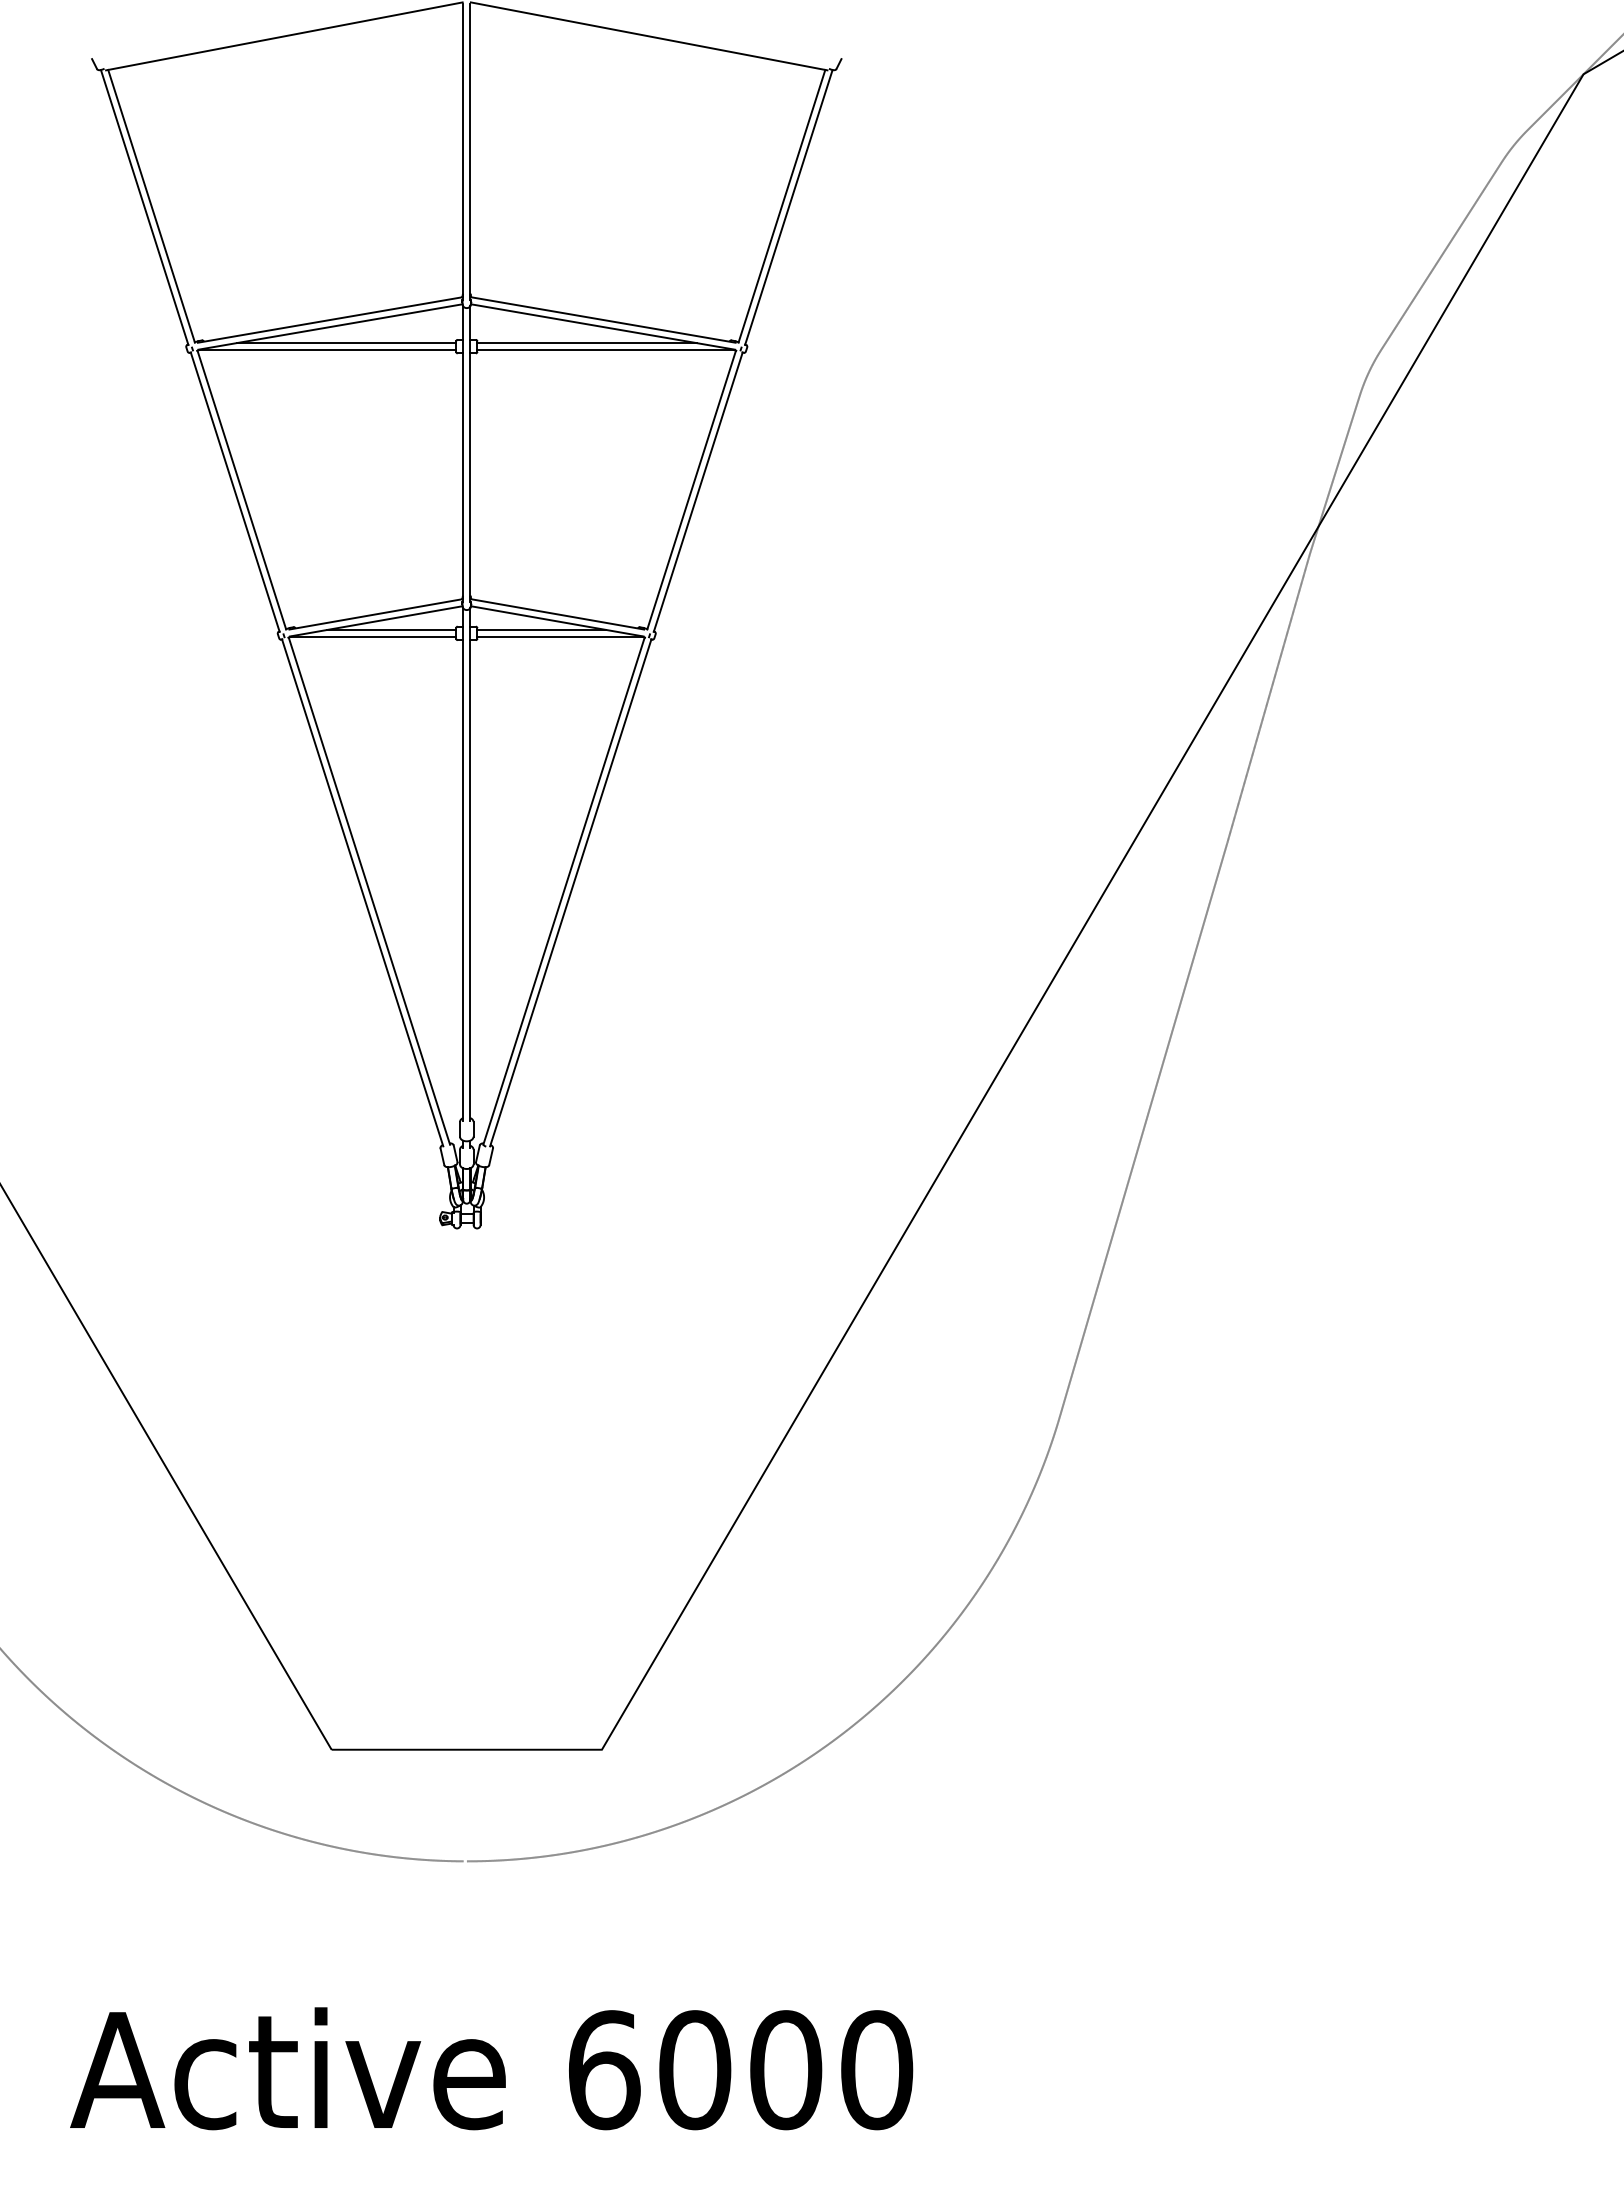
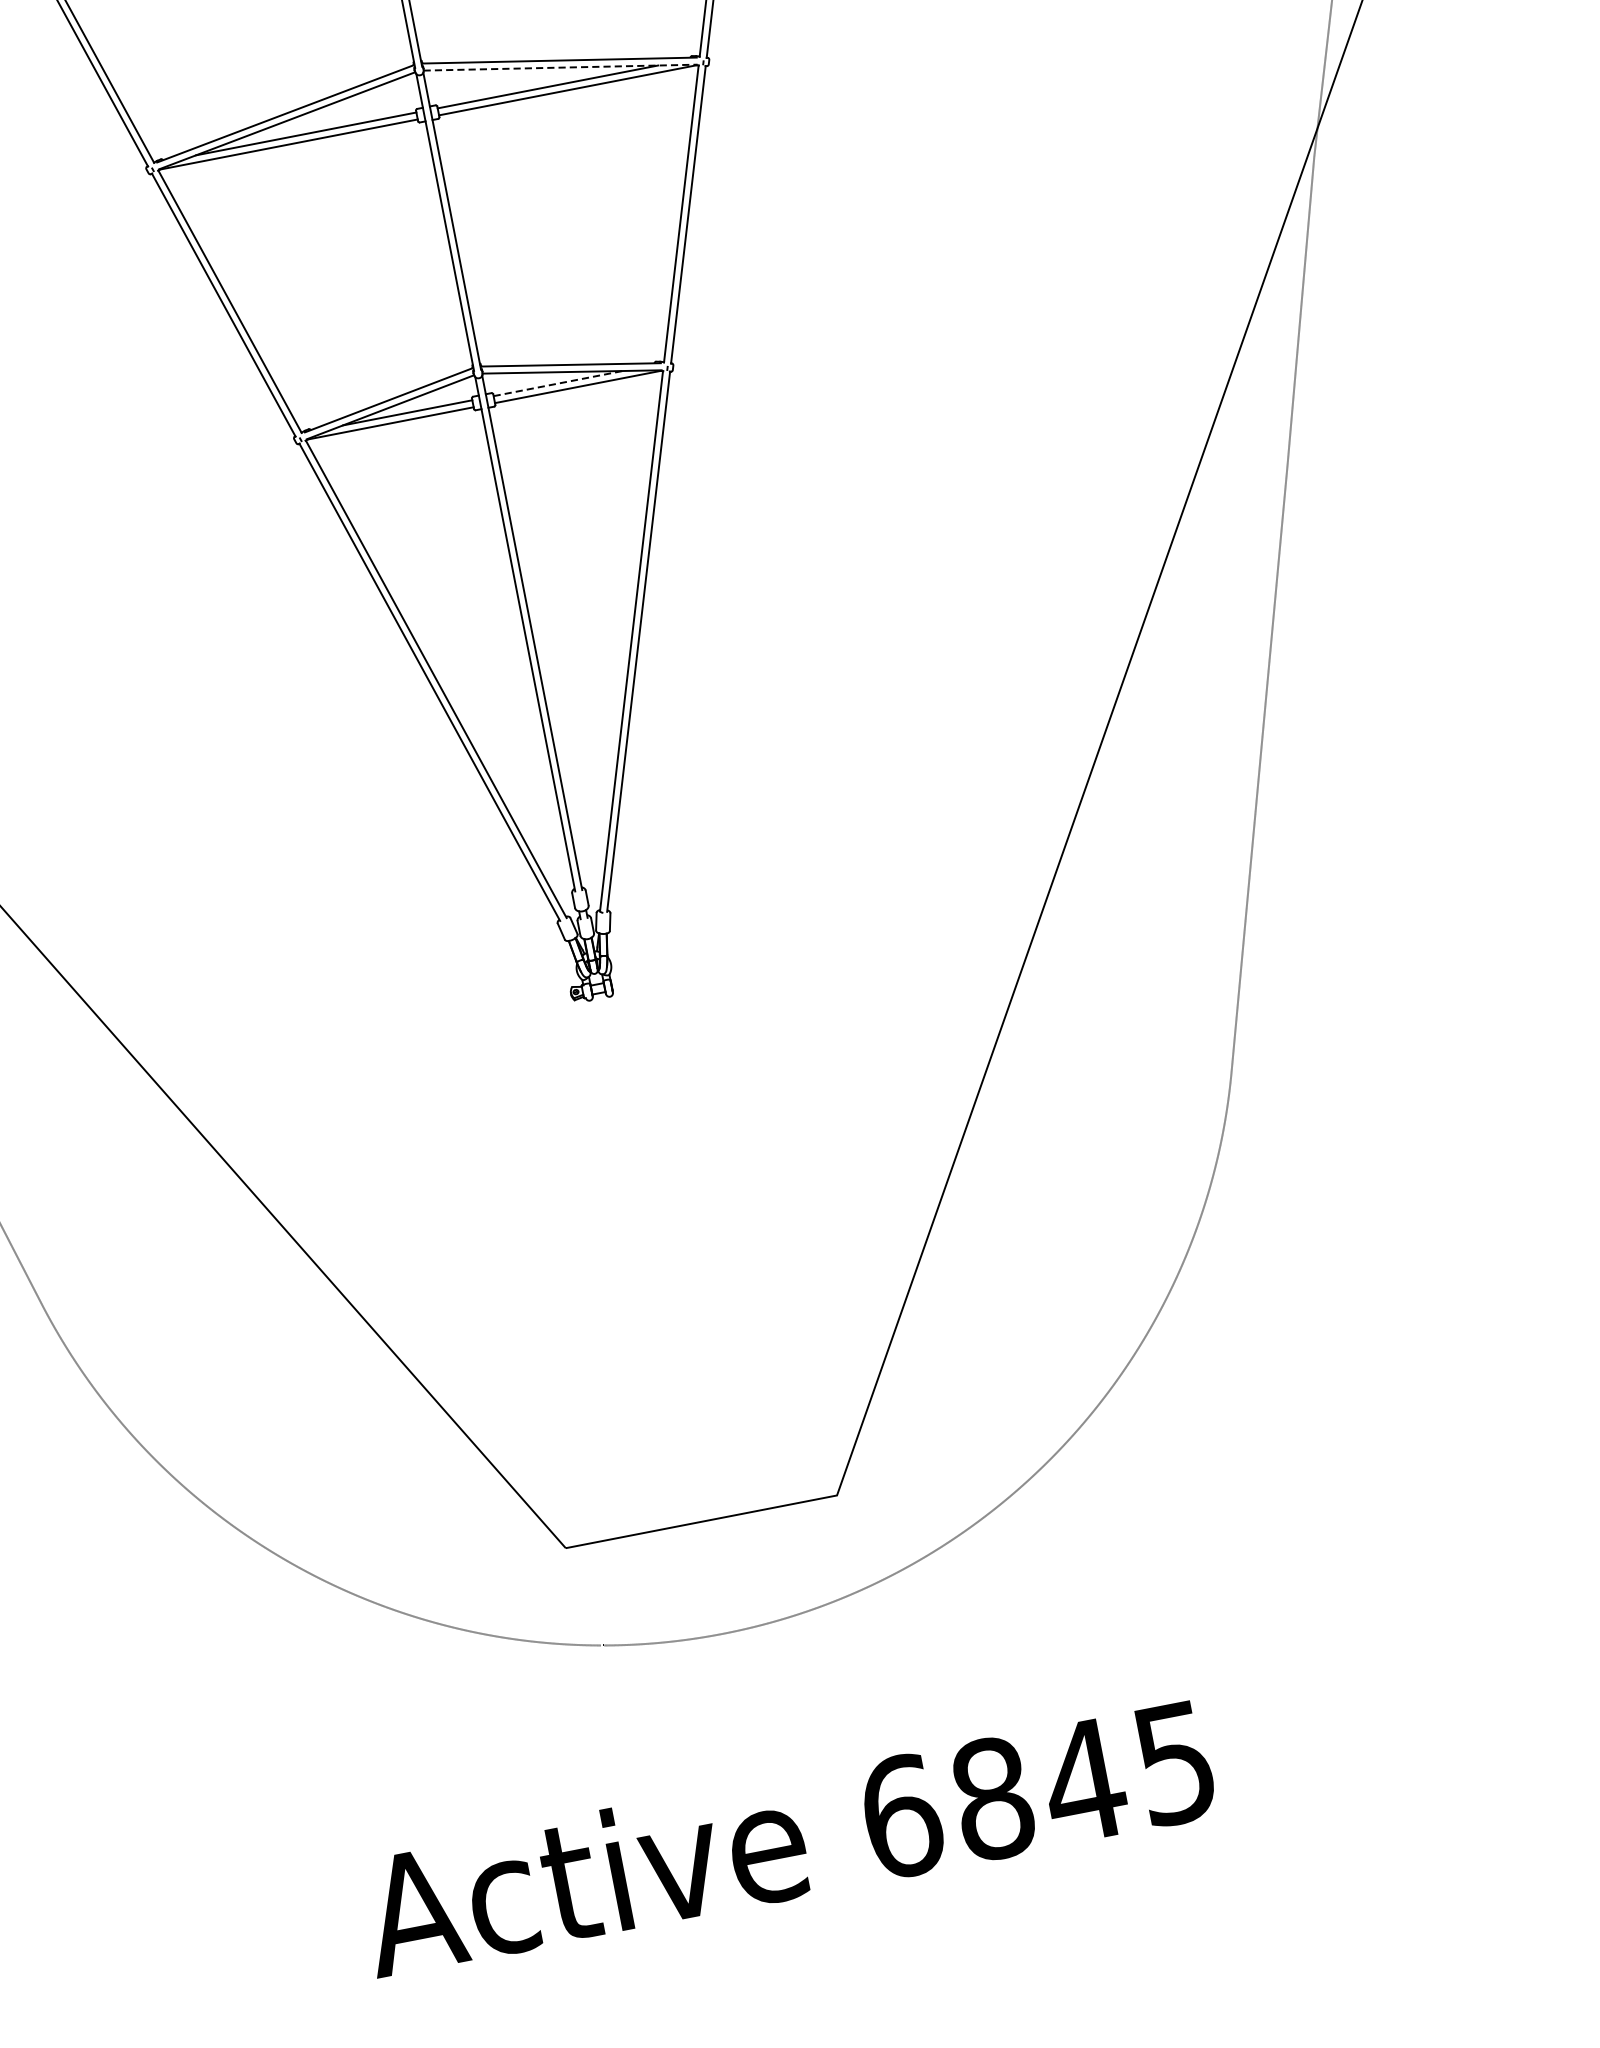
line: (603, 327) -> (561, 68), solid -> dashed
line: (542, 629) -> (558, 382), solid -> dashed
text: (786, 2070) -> (1084, 1781), 6000 -> 6845

